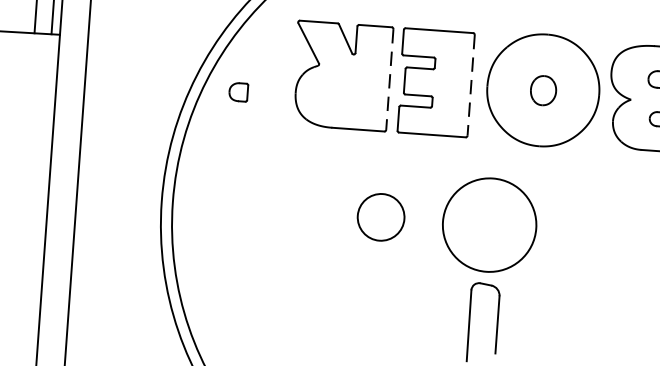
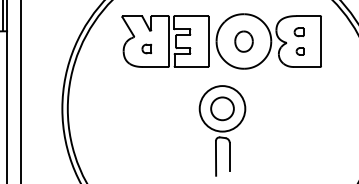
line: (388, 79) -> (168, 41), dashed -> solid
line: (470, 85) -> (208, 41), dashed -> solid
part: (542, 90) -> (243, 41), size x1.43
part: (237, 91) -> (146, 48), moved
circle: (381, 216) -> (222, 108), moved

